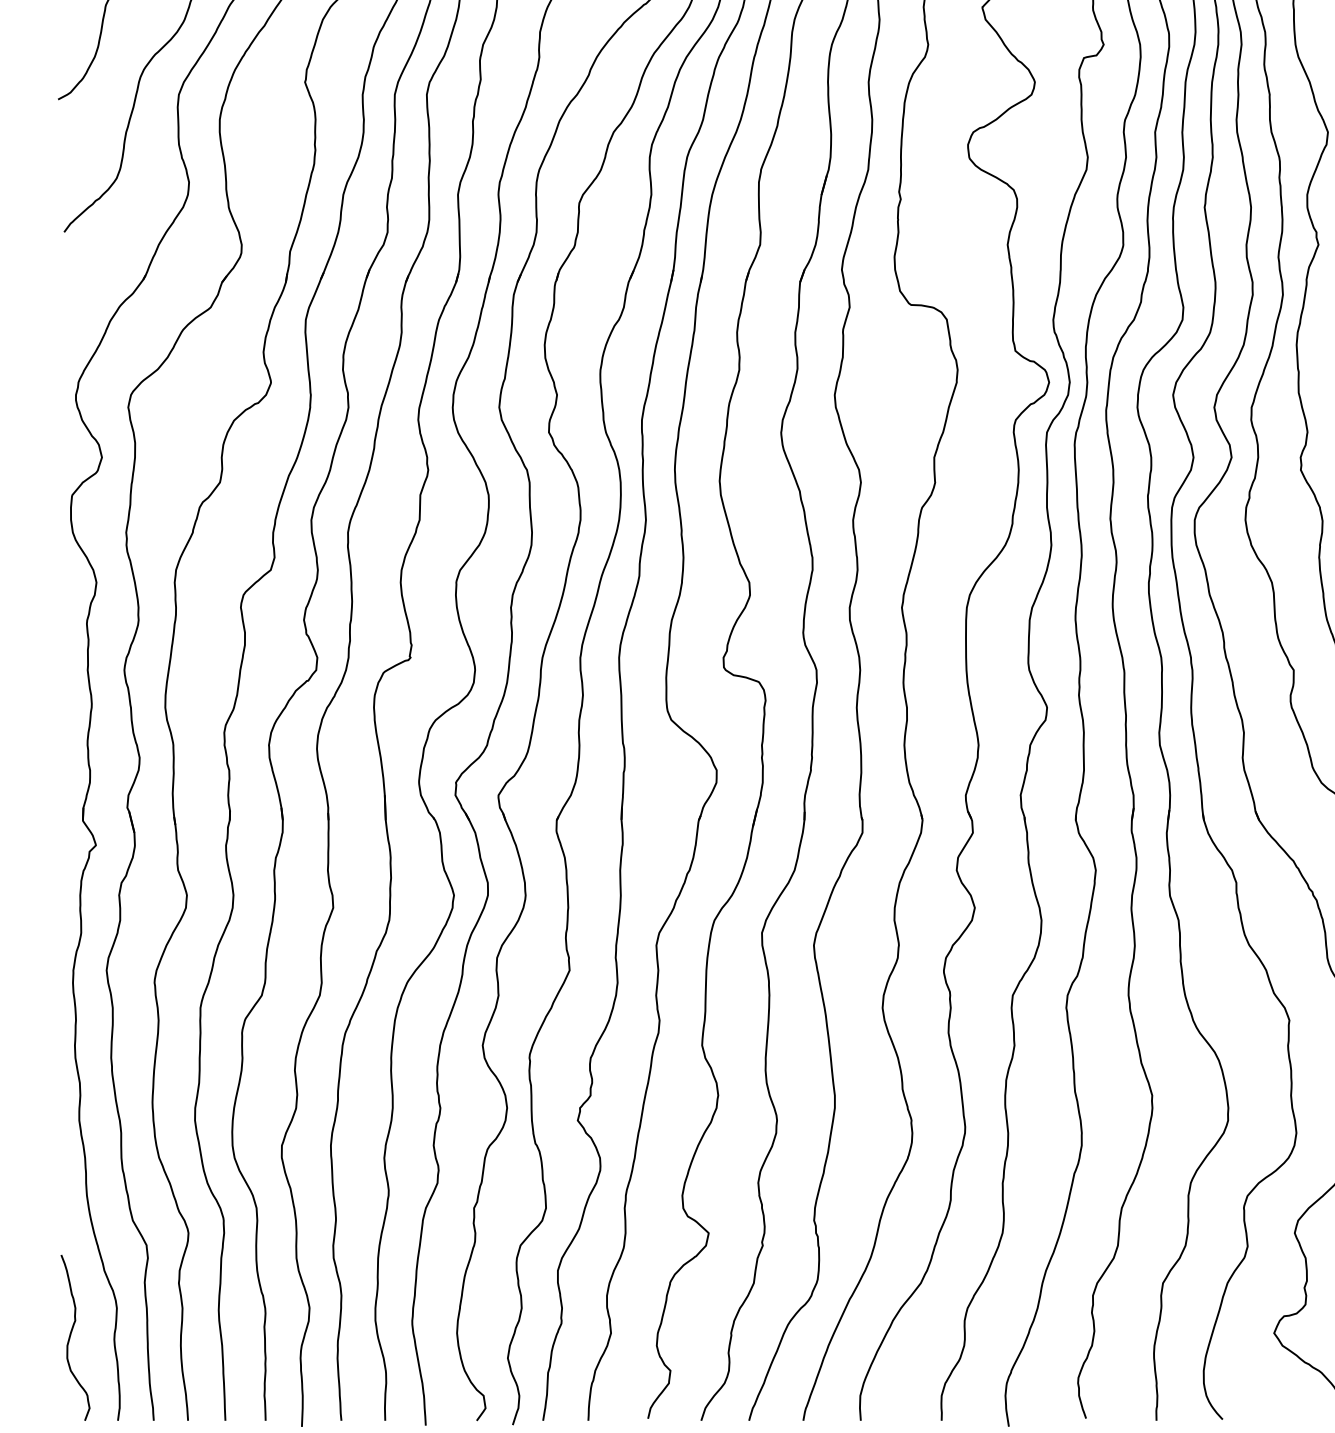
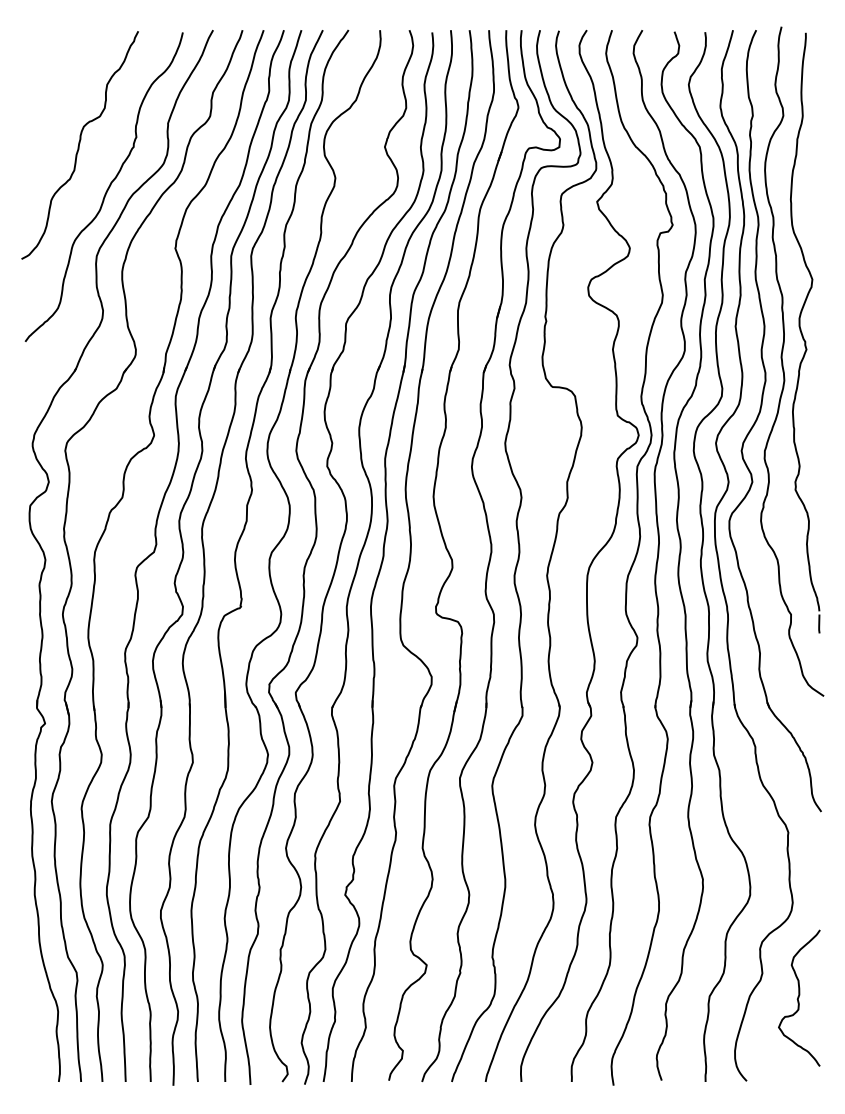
curve: (72, 1334) -> (30, 1028), removed

